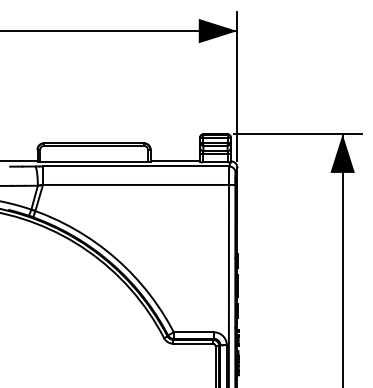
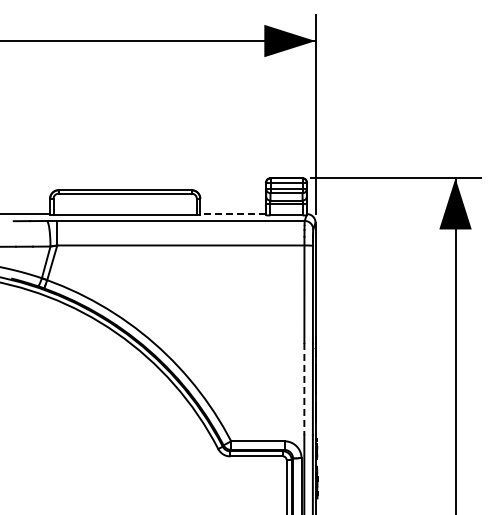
line: (175, 161) -> (233, 214), solid -> dashed
line: (229, 293) -> (304, 389), solid -> dashed

